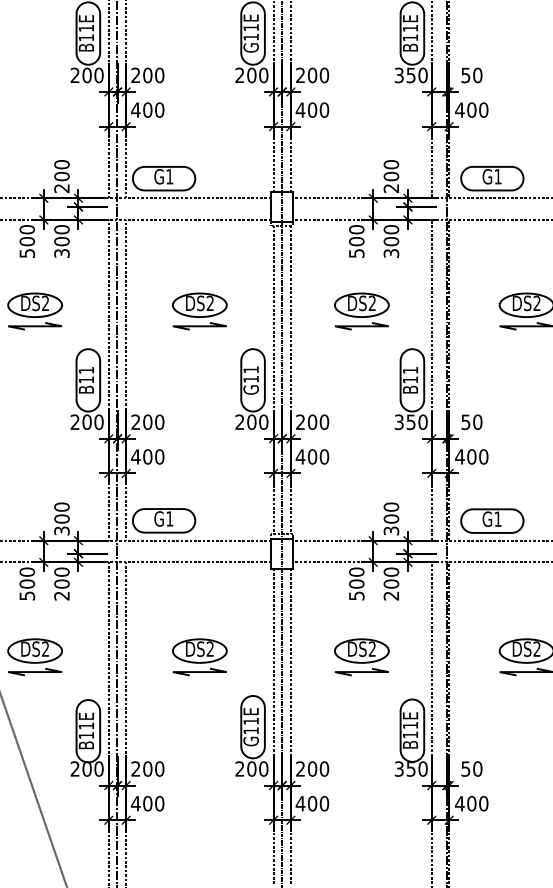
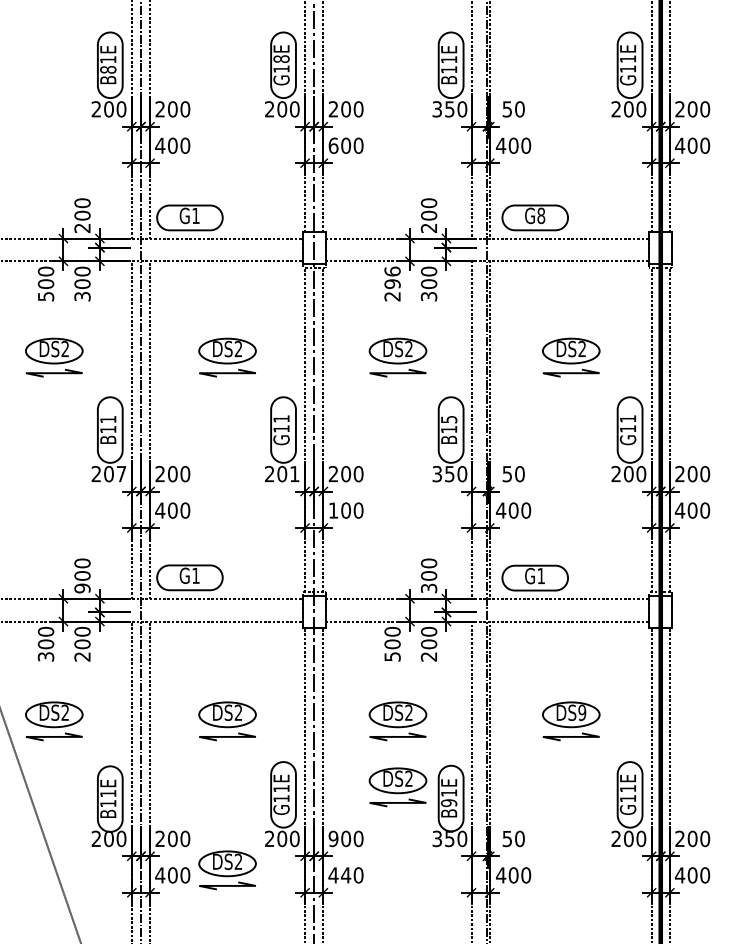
text: (251, 27) -> (281, 58), G11E -> G18E
text: (86, 37) -> (108, 69), B11E -> B81E
text: (300, 109) -> (333, 145), 400 -> 600
text: (498, 176) -> (541, 215), G1 -> G8
text: (356, 241) -> (392, 283), 500 -> 296
text: (410, 370) -> (449, 419), B11 -> B15
text: (99, 421) -> (121, 473), 200 -> 207
text: (263, 422) -> (294, 474), 200 -> 201
text: (300, 456) -> (333, 510), 400 -> 100
text: (61, 530) -> (82, 588), 300 -> 900
text: (26, 595) -> (45, 656), 500 -> 300
text: (537, 648) -> (582, 712), DS2 -> DS9
part: (361, 720) -> (397, 787), added
text: (410, 735) -> (449, 803), B11E -> B91E
text: (300, 768) -> (333, 838), 200 -> 900
part: (199, 799) -> (227, 870), added
text: (311, 803) -> (345, 875), 400 -> 440

